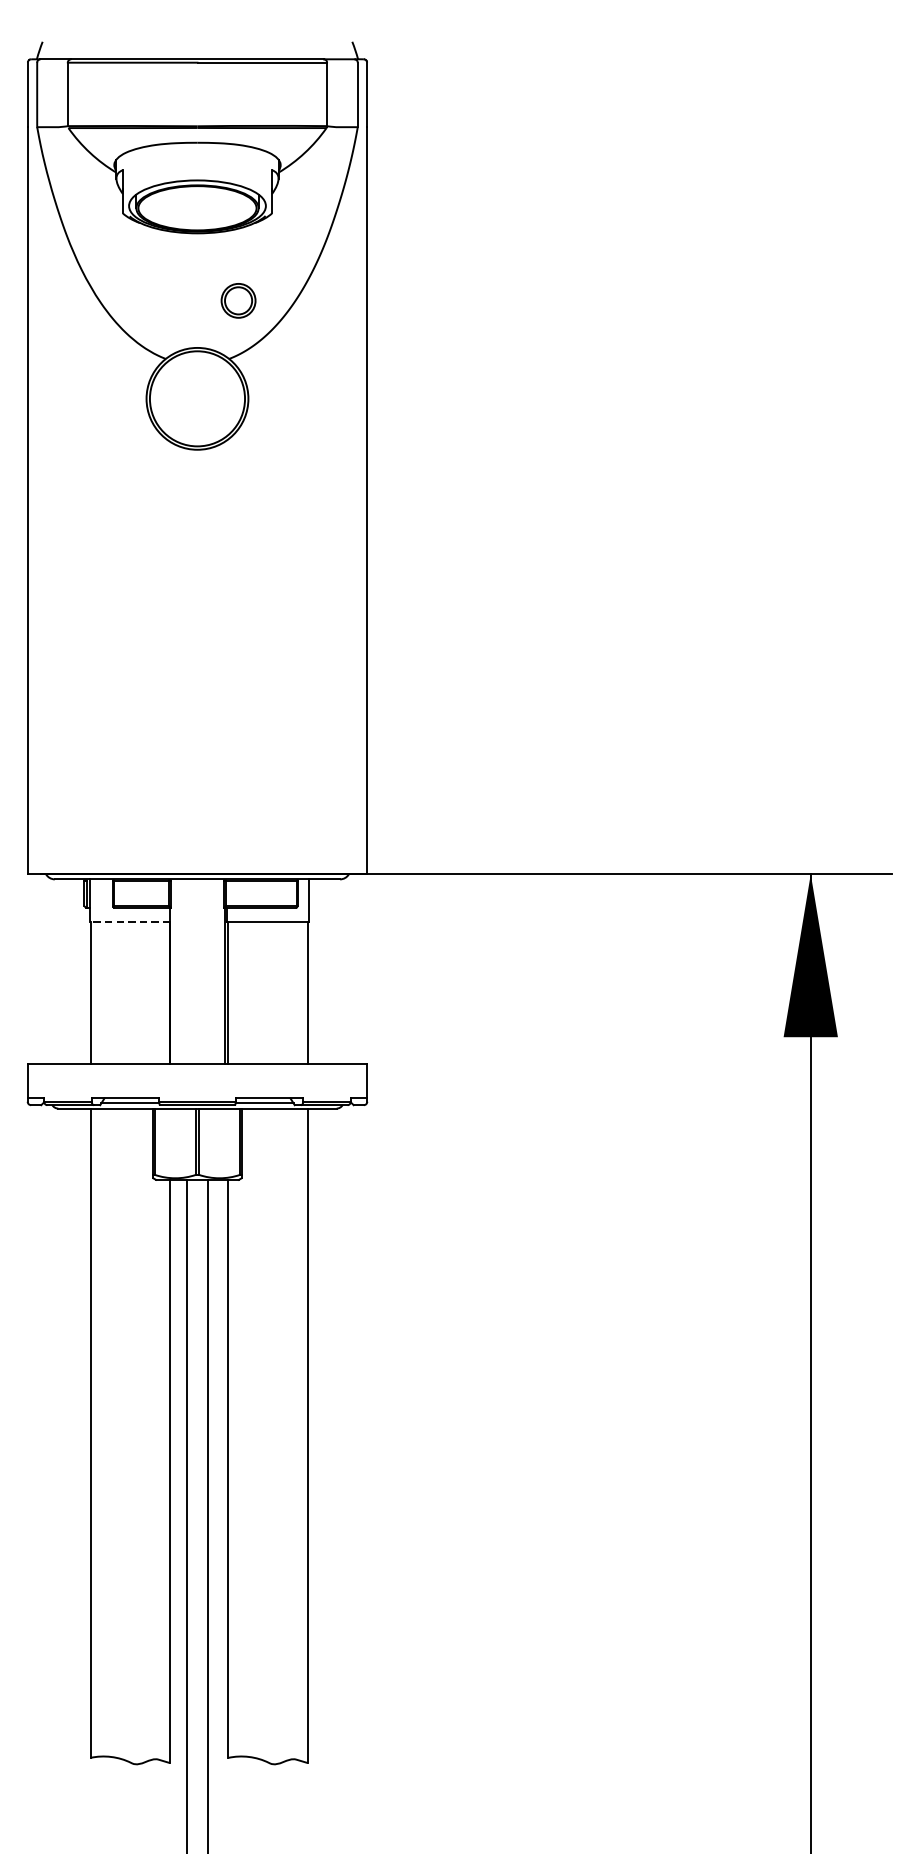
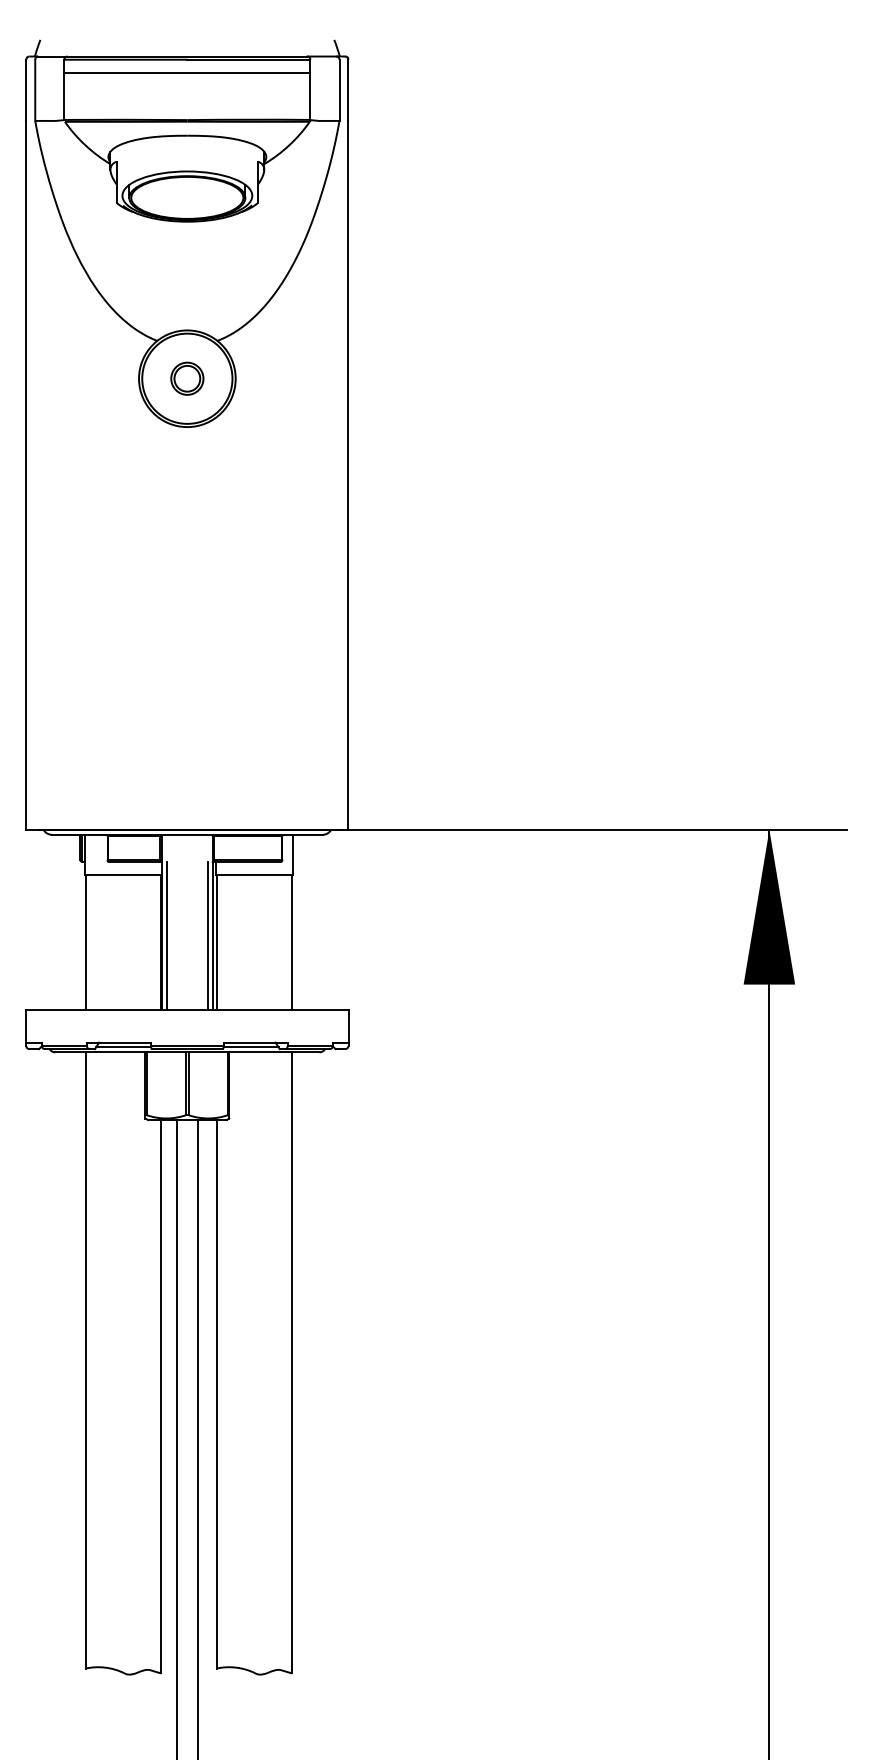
line: (197, 77) -> (187, 73), added
part: (238, 300) -> (187, 378), moved
line: (129, 922) -> (122, 875), dashed -> solid
line: (175, 986) -> (166, 936), added
line: (219, 986) -> (208, 936), added

